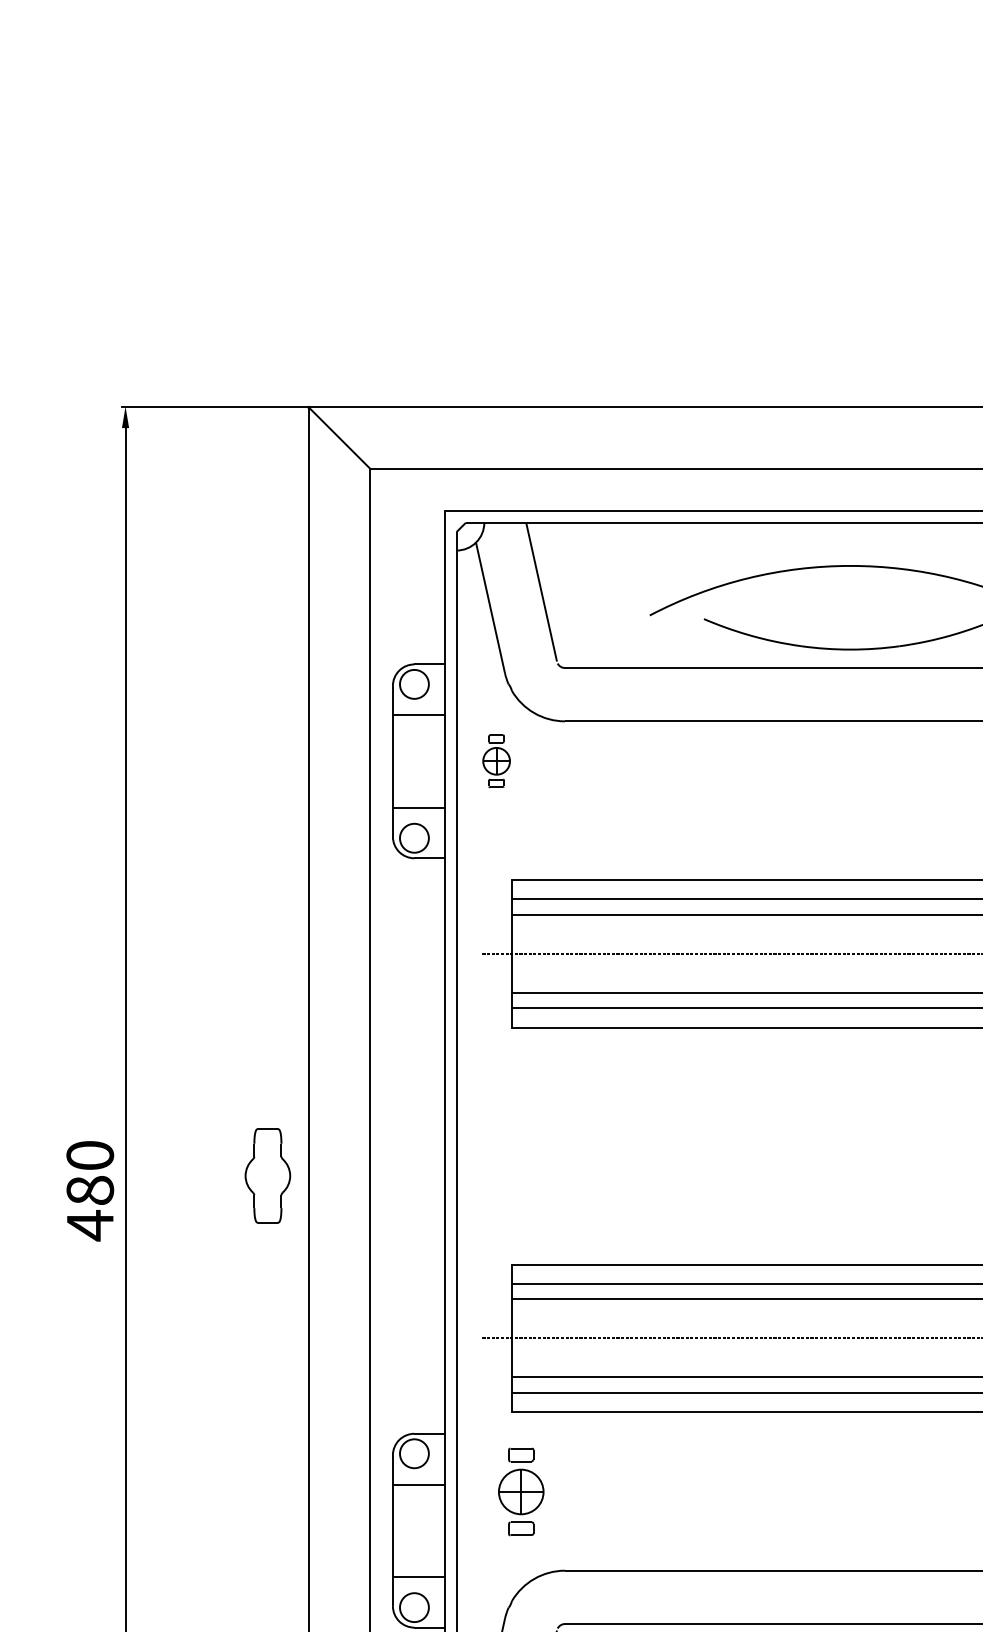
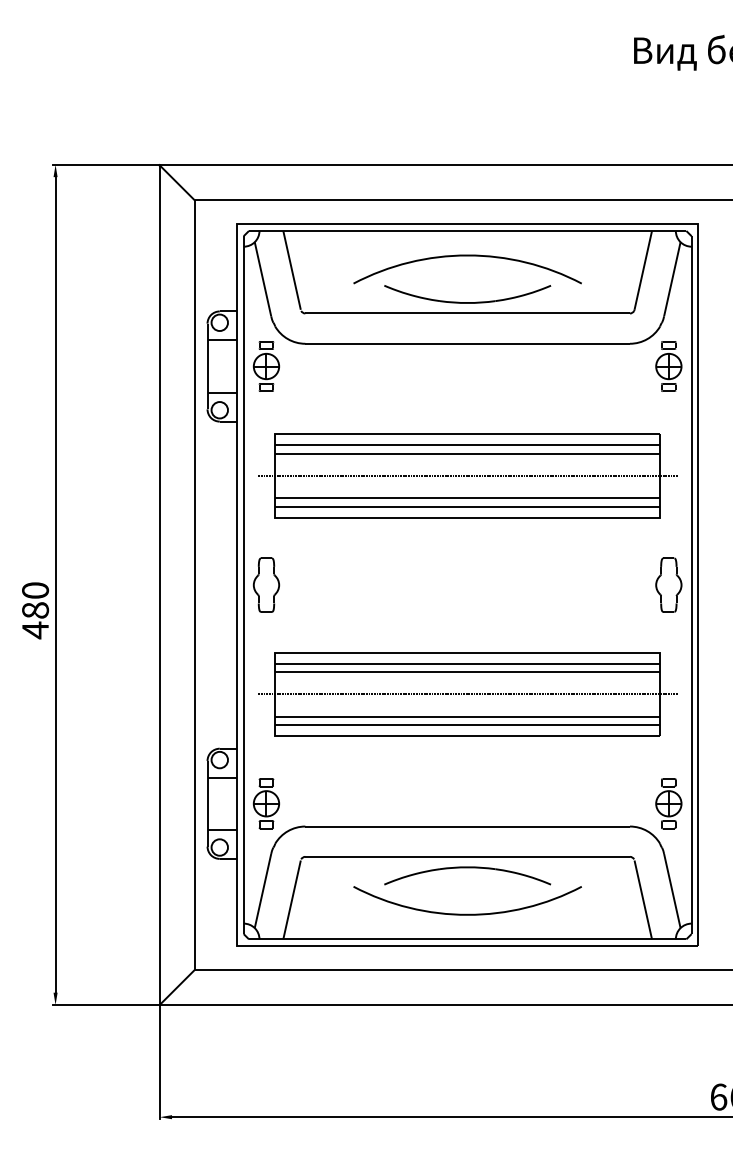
part: (496, 761) -> (266, 366), size x1.67
part: (267, 1174) -> (266, 584), moved
part: (521, 1491) -> (266, 803), moved

